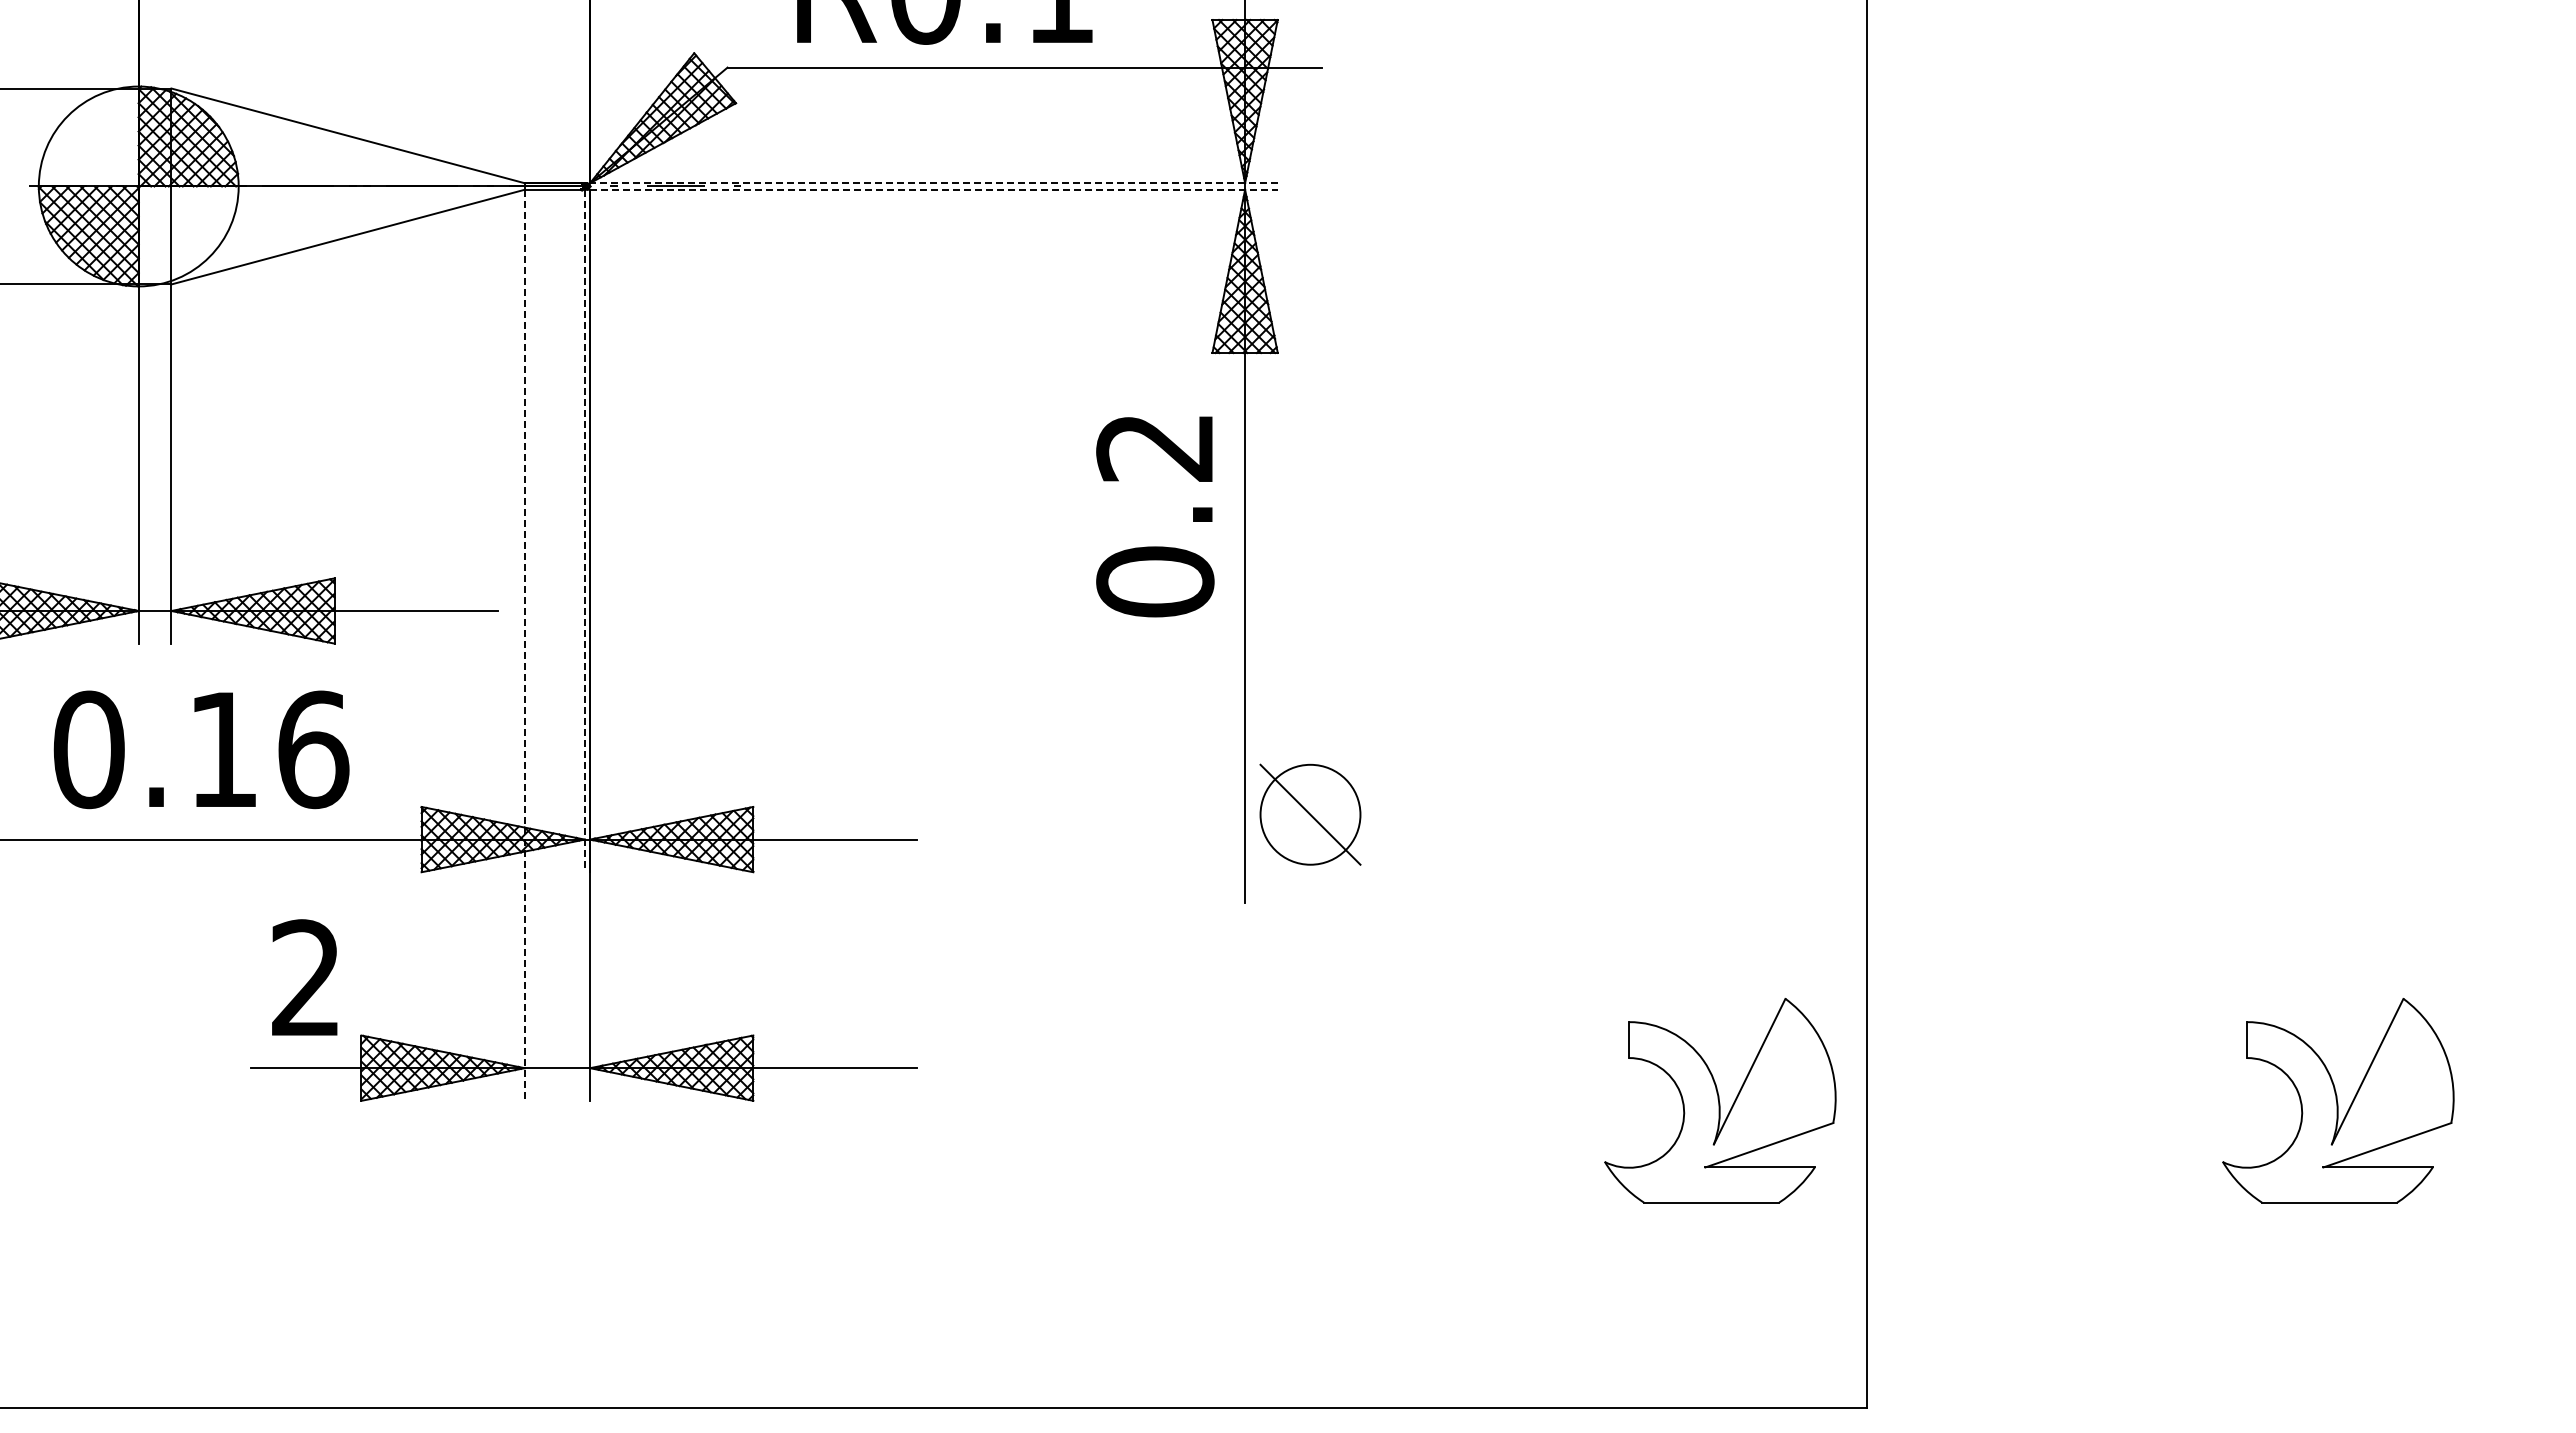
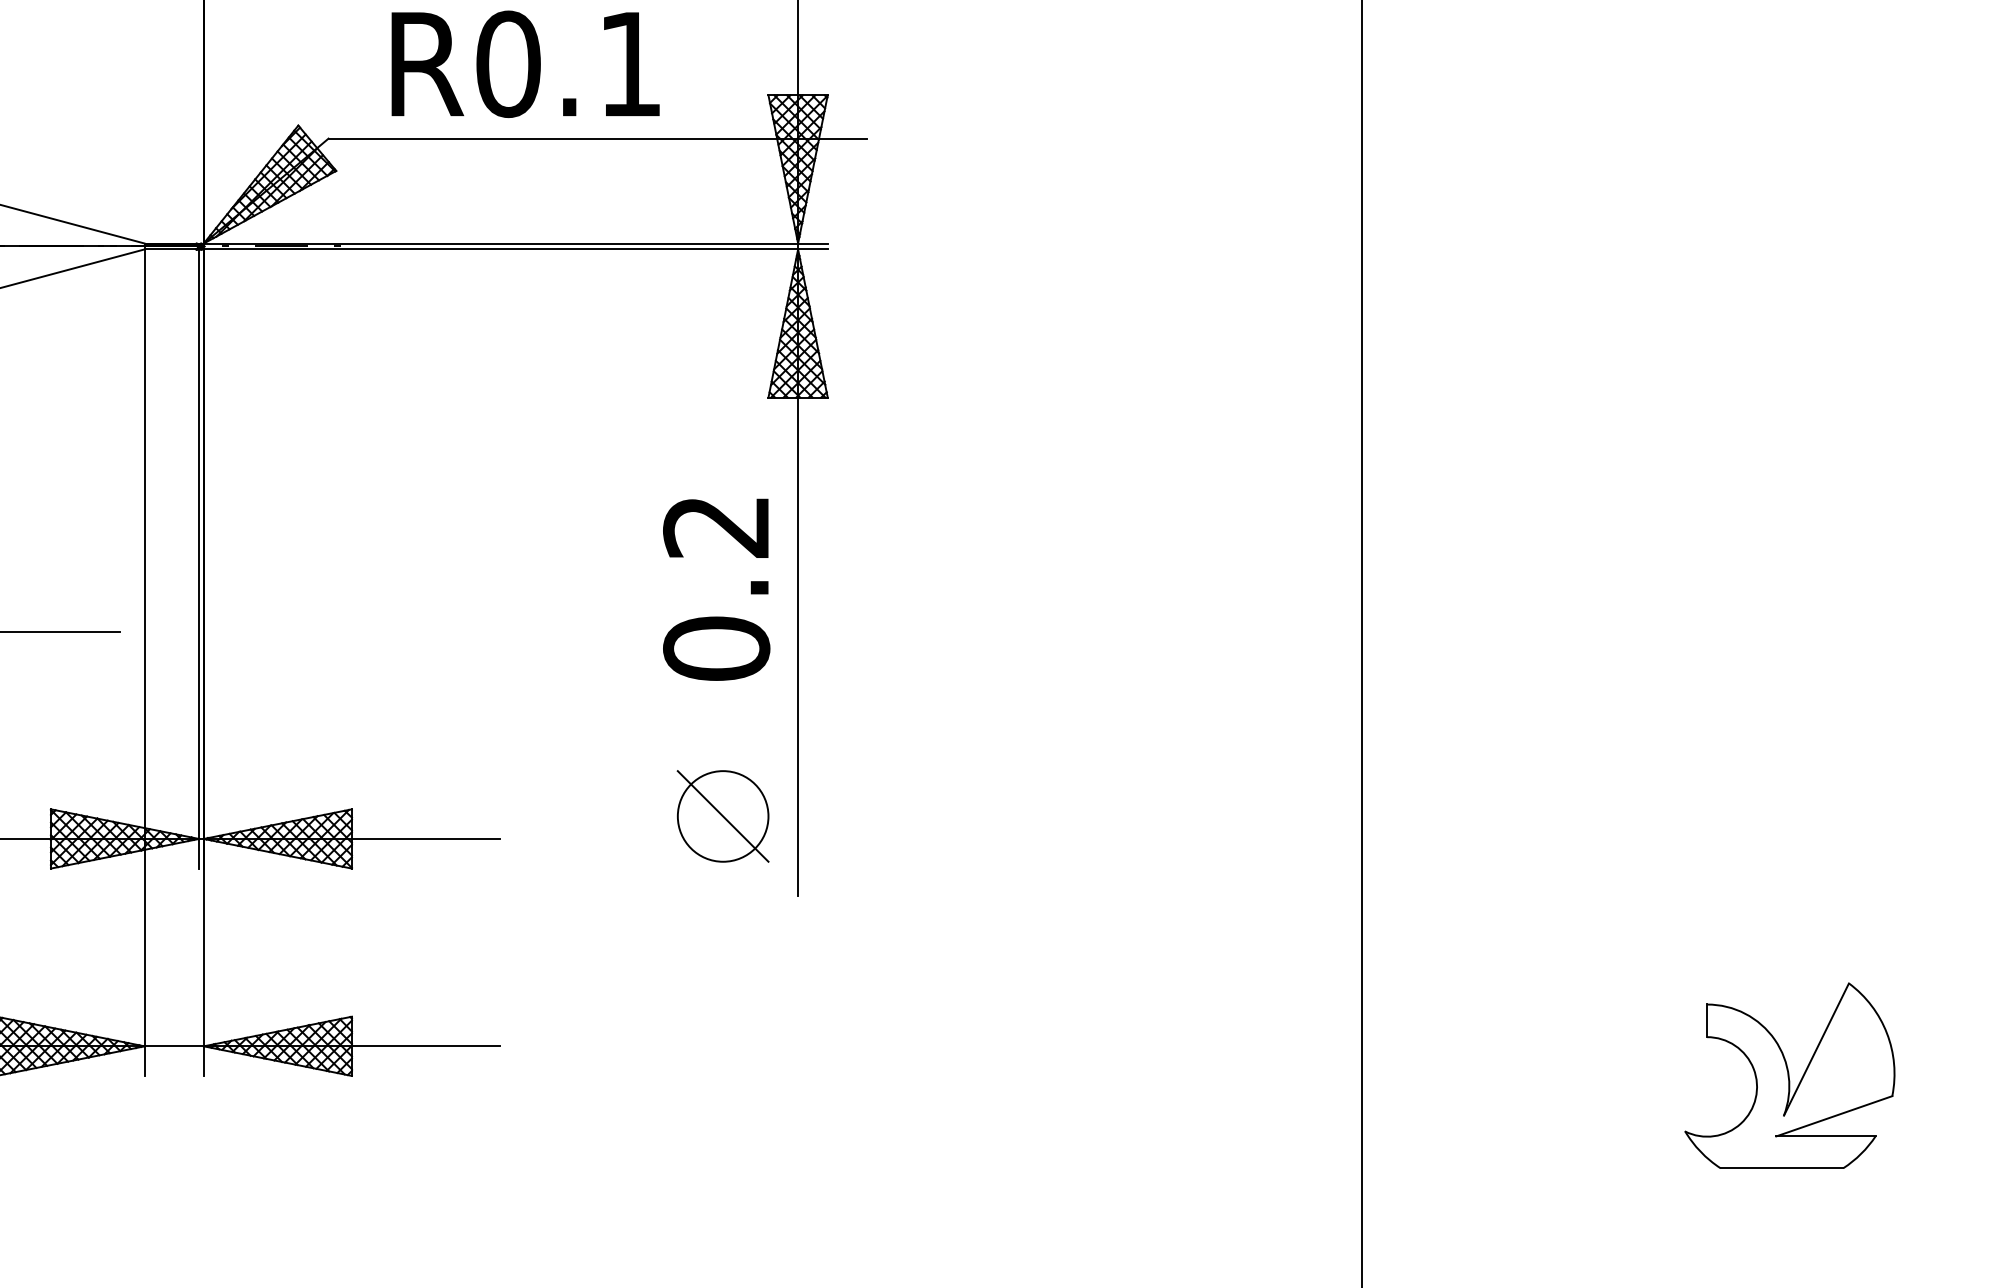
line: (933, 183) -> (515, 243), dashed -> solid
line: (933, 189) -> (515, 249), dashed -> solid
text: (1155, 516) -> (716, 589), moved
line: (584, 531) -> (198, 559), dashed -> solid
line: (524, 645) -> (144, 662), dashed -> solid
part: (1310, 814) -> (723, 816), moved
part: (1720, 1100) -> (1229, 1075), removed

